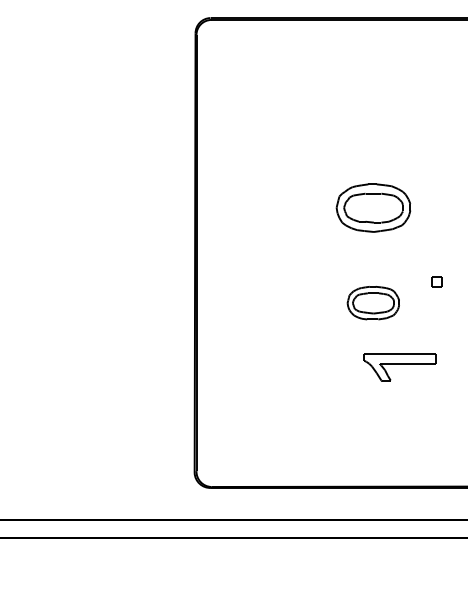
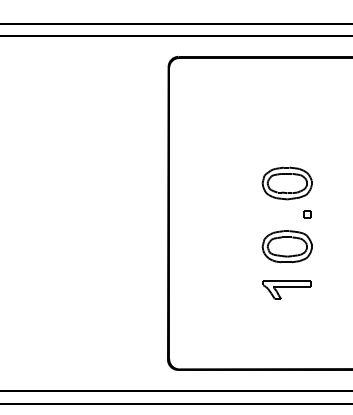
part: (436, 281) -> (307, 214), moved
part: (372, 302) -> (286, 246), size x1.43
part: (399, 367) -> (286, 289), moved

